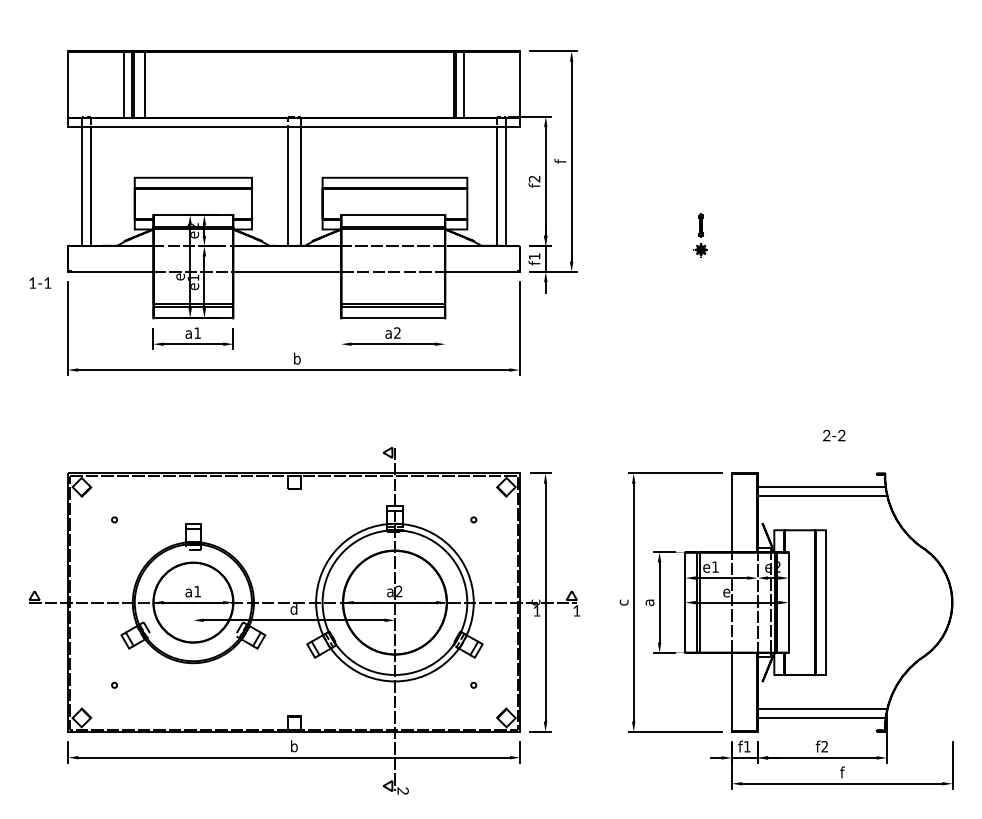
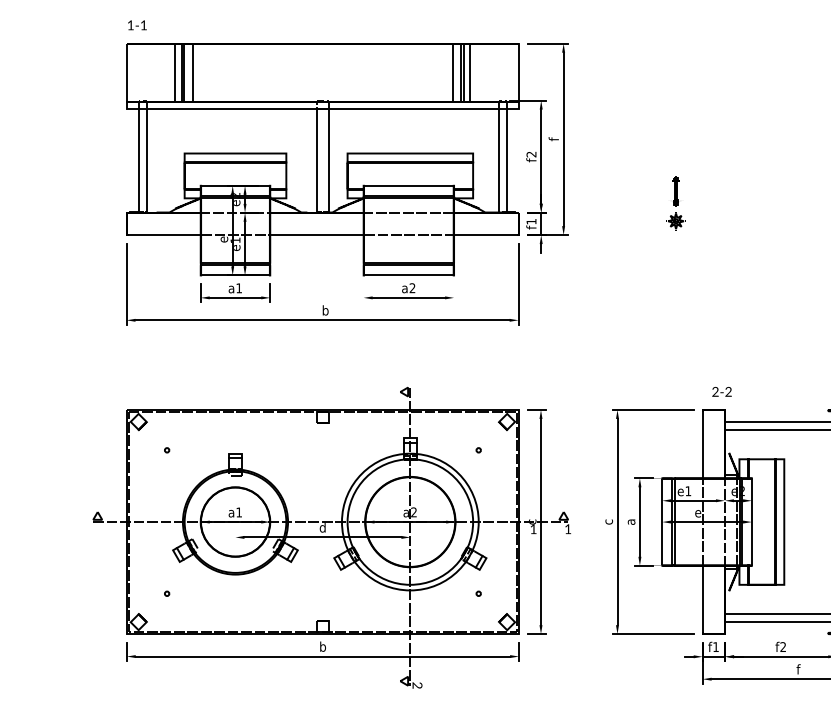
line: (443, 84) -> (452, 72), added
part: (700, 235) -> (675, 203), size x1.43
text: (40, 282) -> (137, 24), moved
text: (834, 435) -> (722, 391), moved

